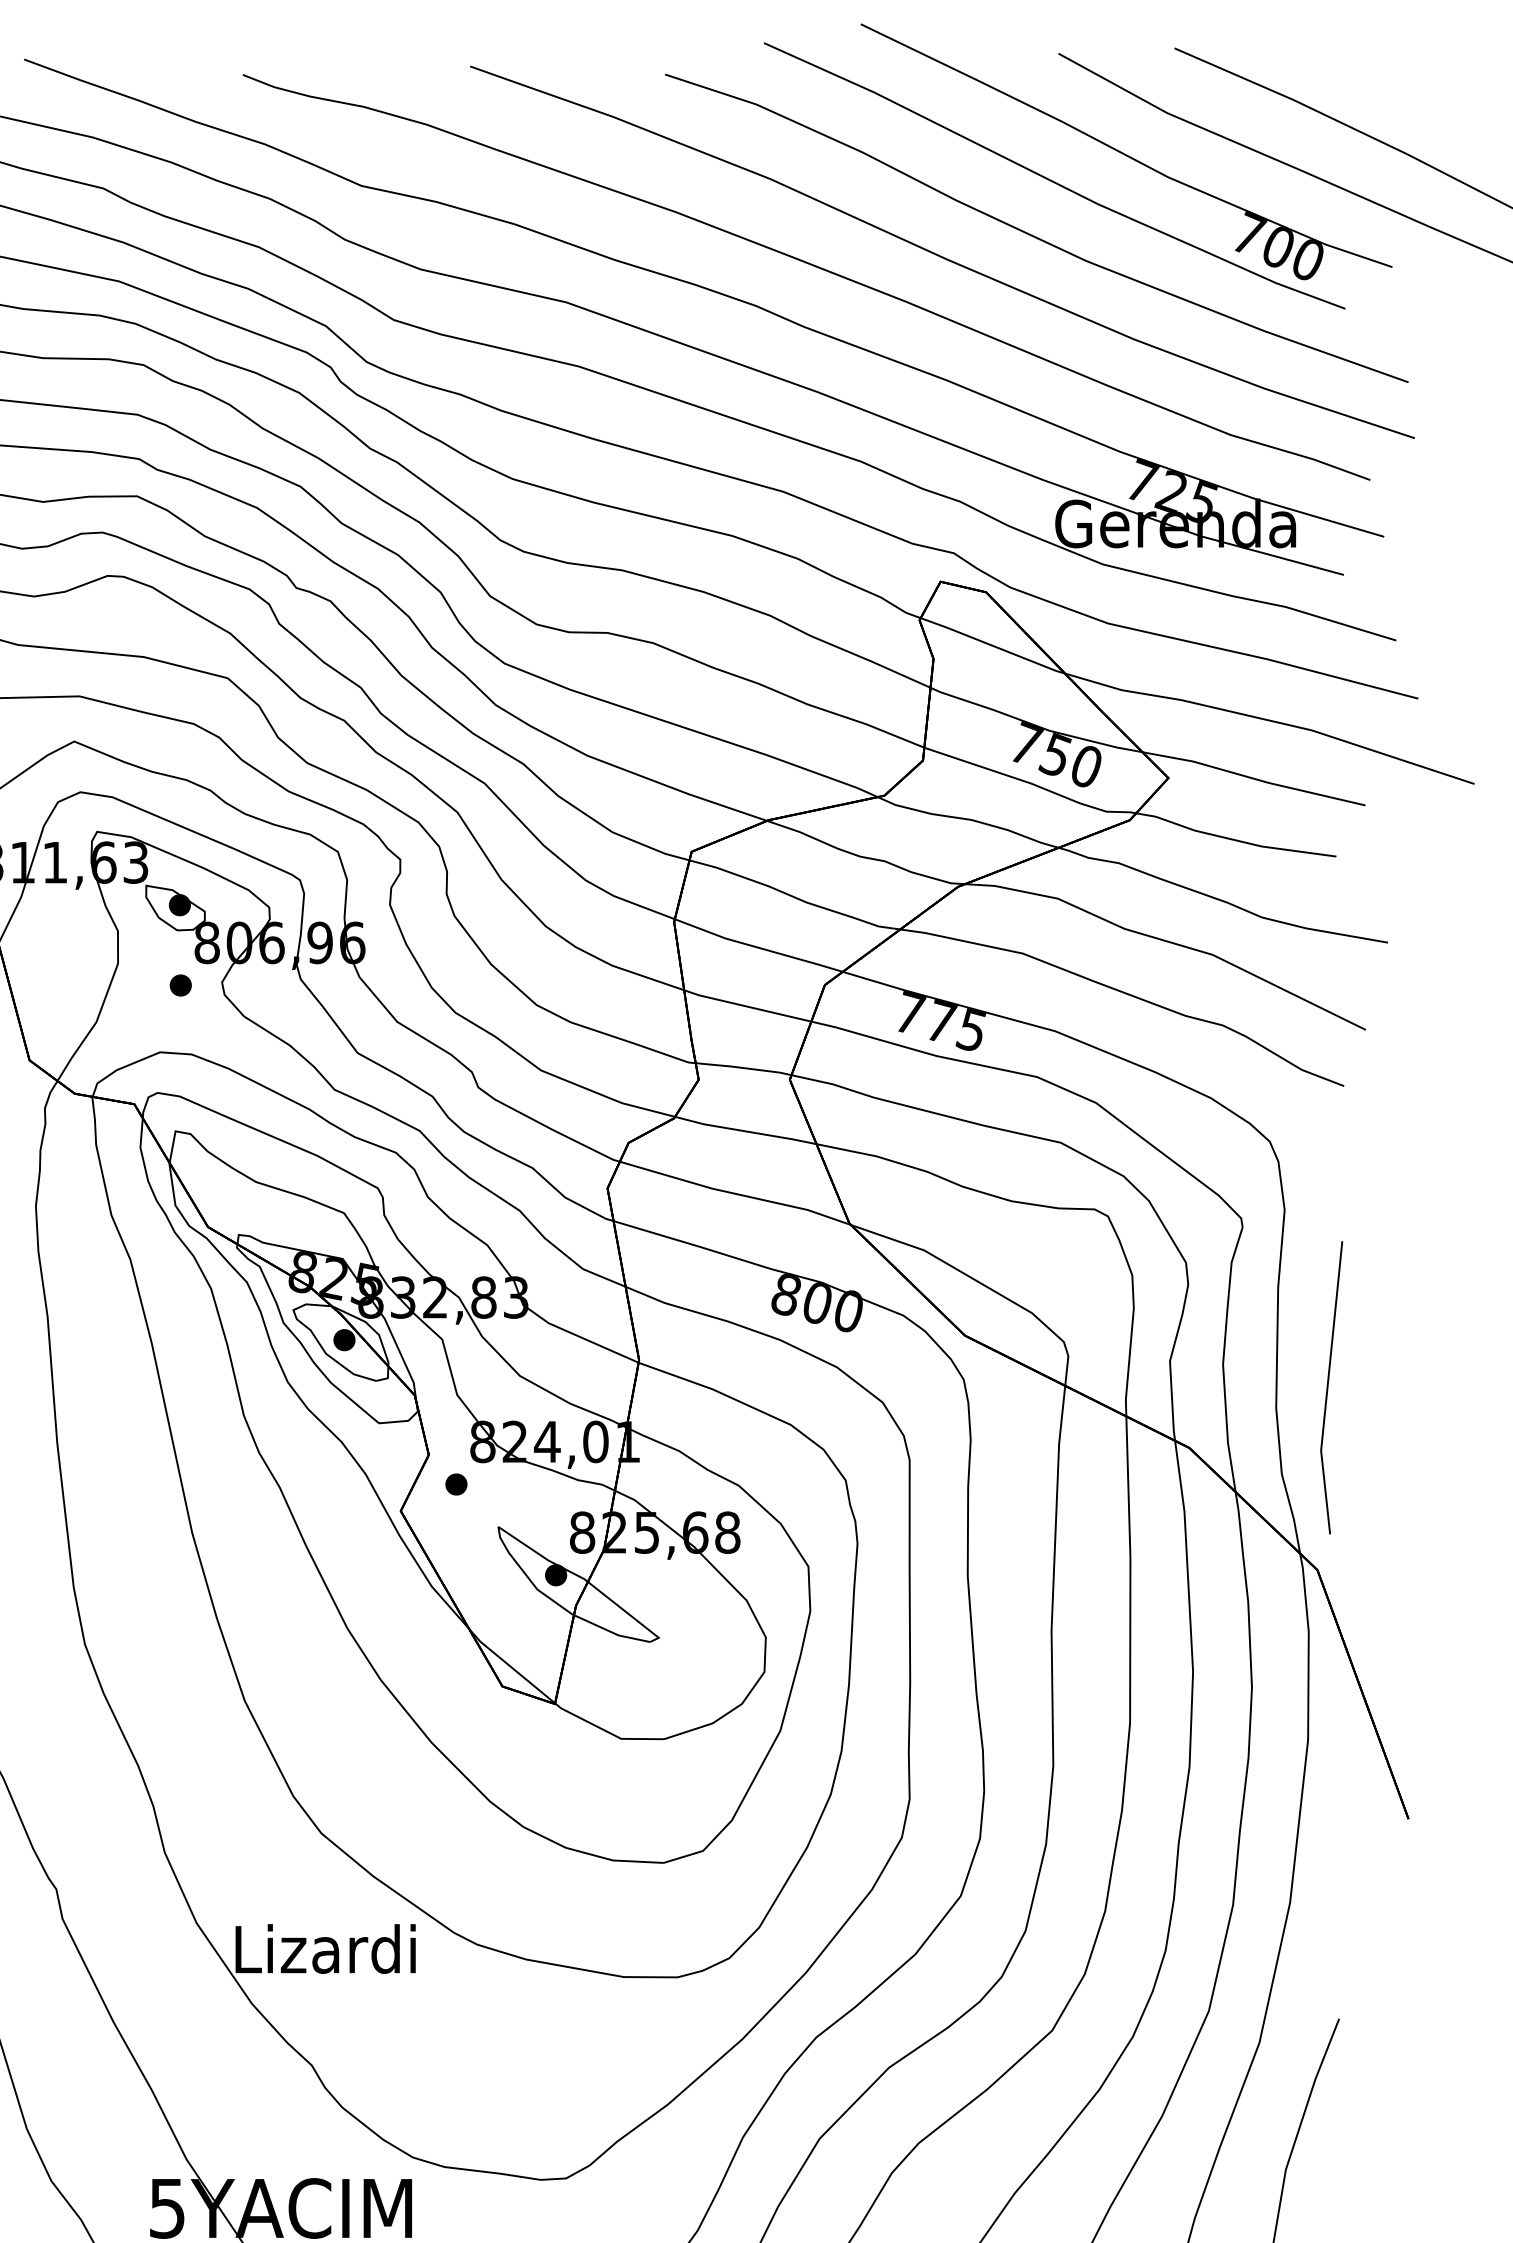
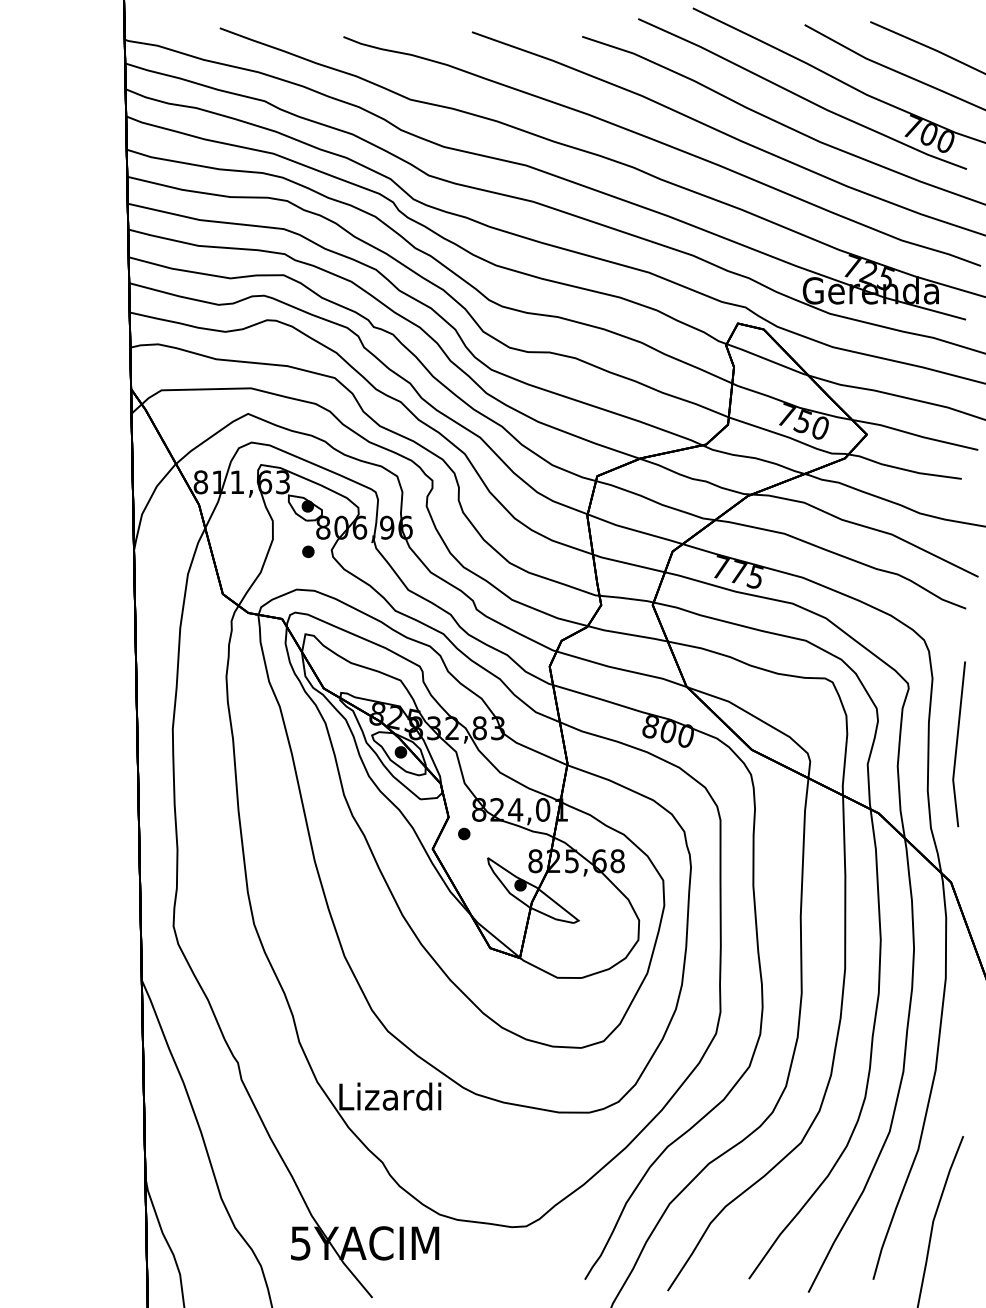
line: (1328, 1388) -> (957, 744), moved

